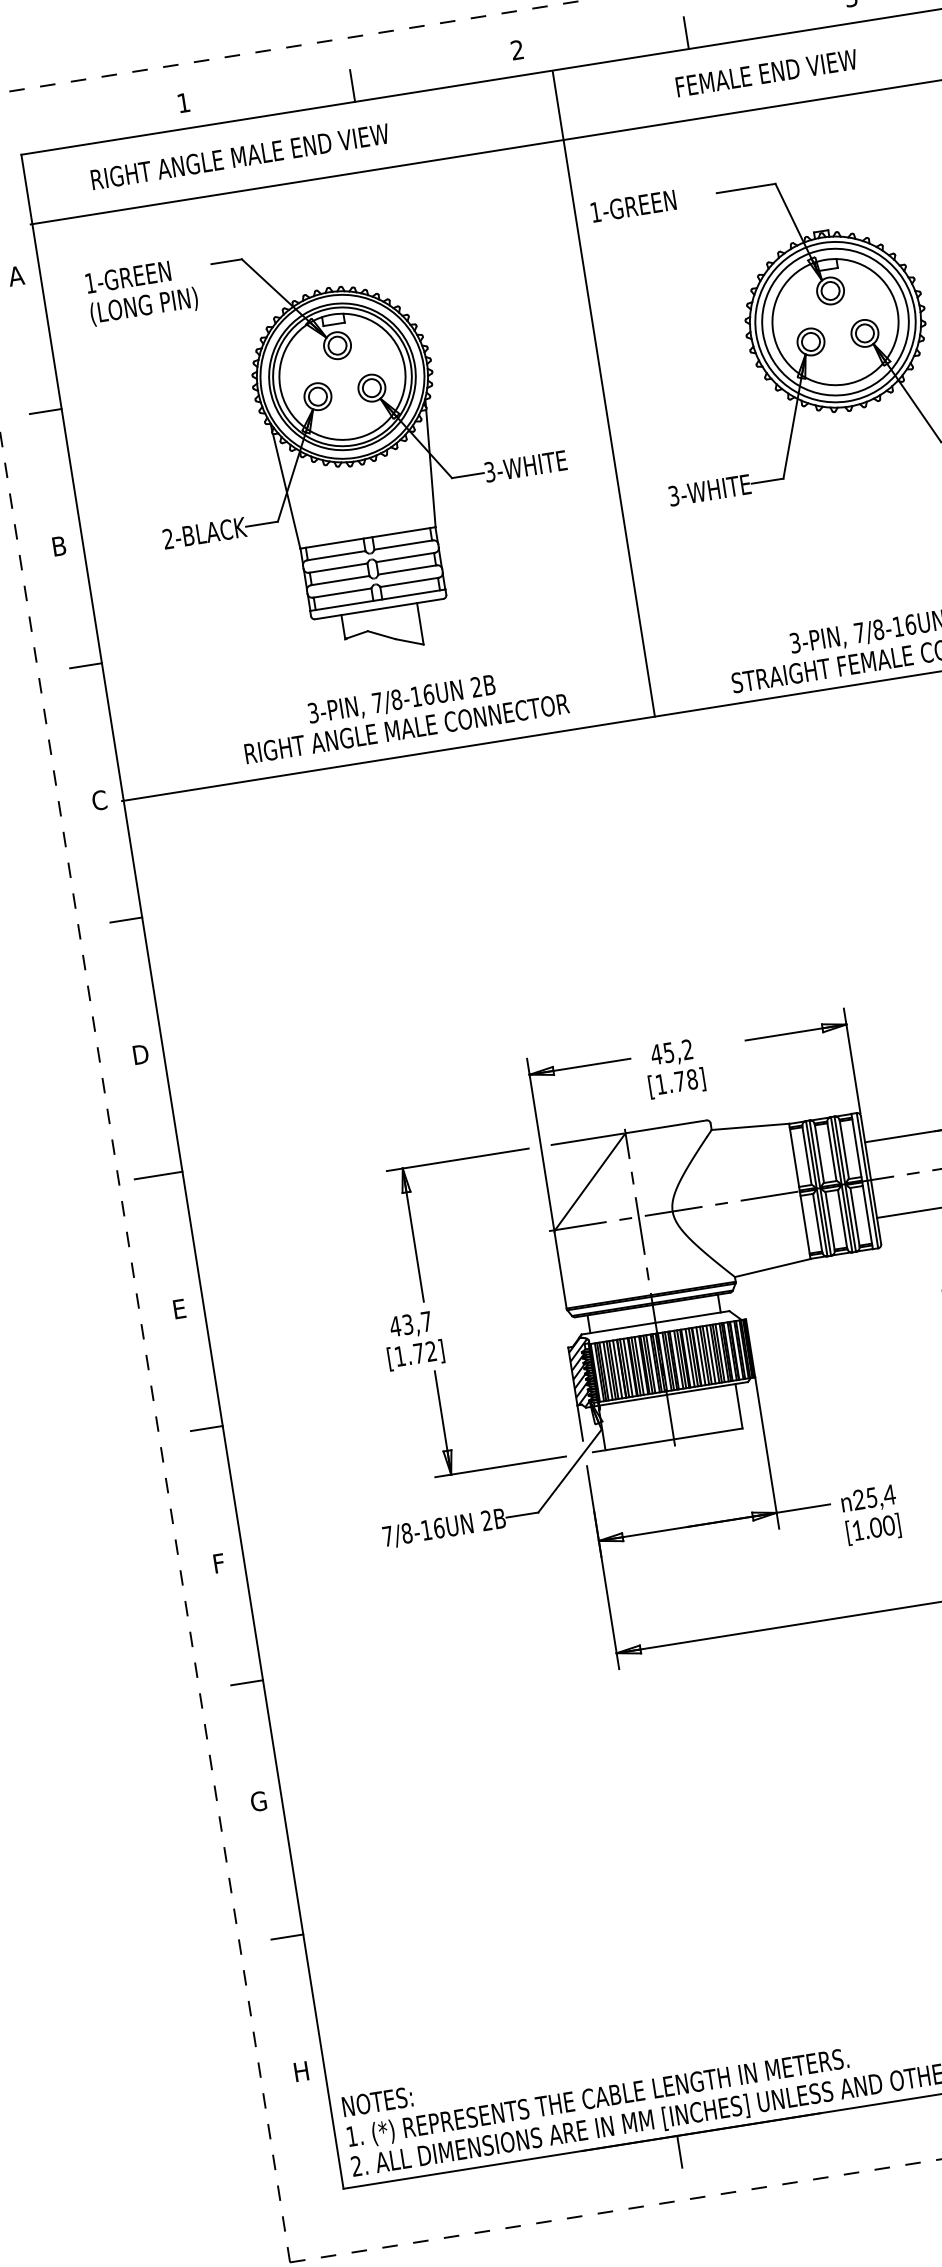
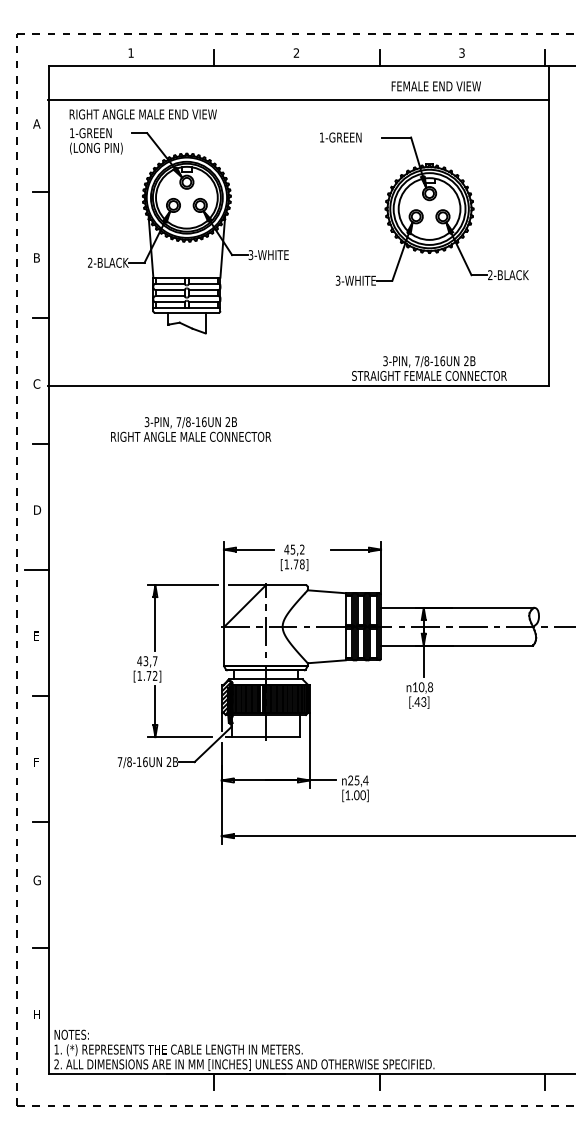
text: (764, 73) -> (435, 86), moved
text: (238, 157) -> (142, 114), moved
line: (602, 395) -> (311, 226), removed
text: (405, 713) -> (191, 429), moved

